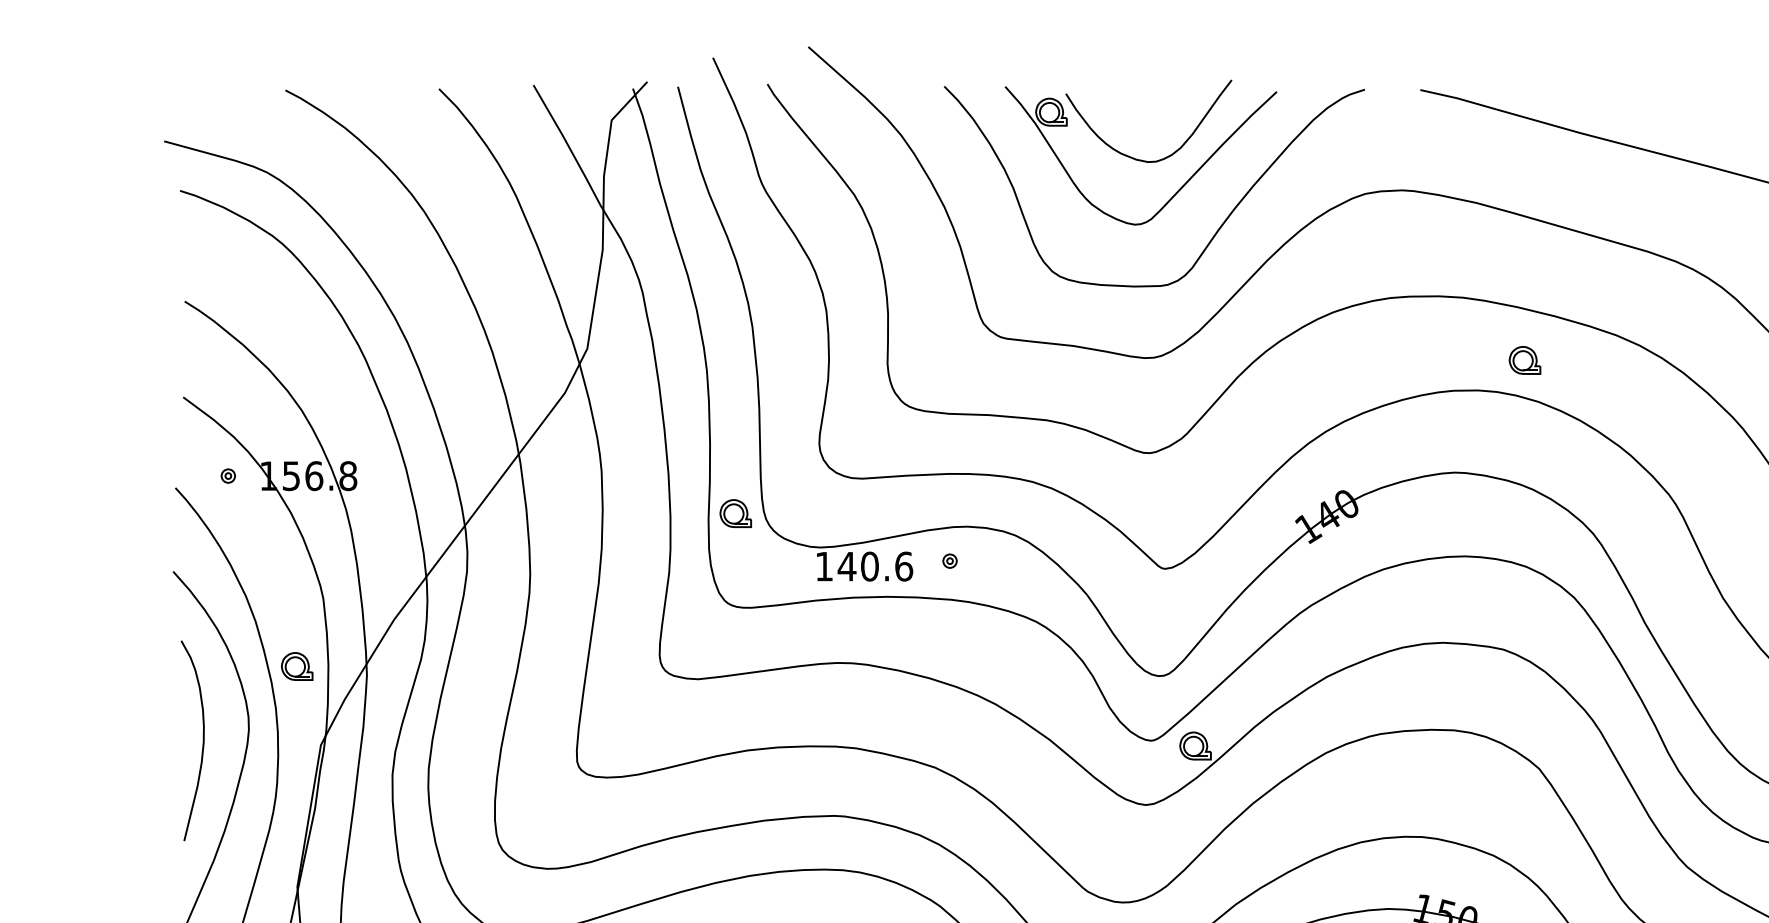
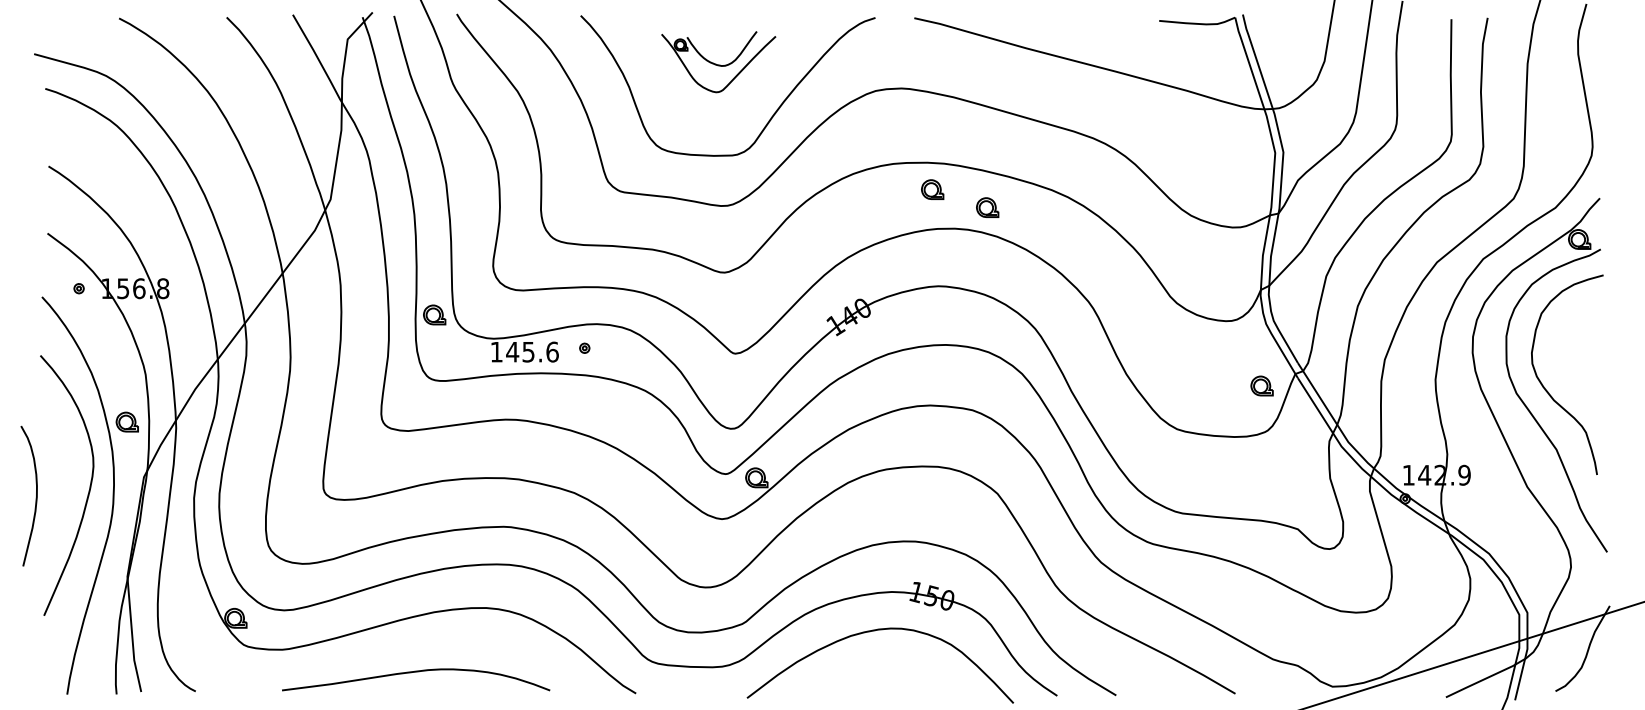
part: (1140, 151) -> (718, 61), size x0.6
part: (1446, 334) -> (932, 189), added
text: (869, 565) -> (528, 351), 140.6 -> 145.6
curve: (201, 742) -> (35, 497), moved

